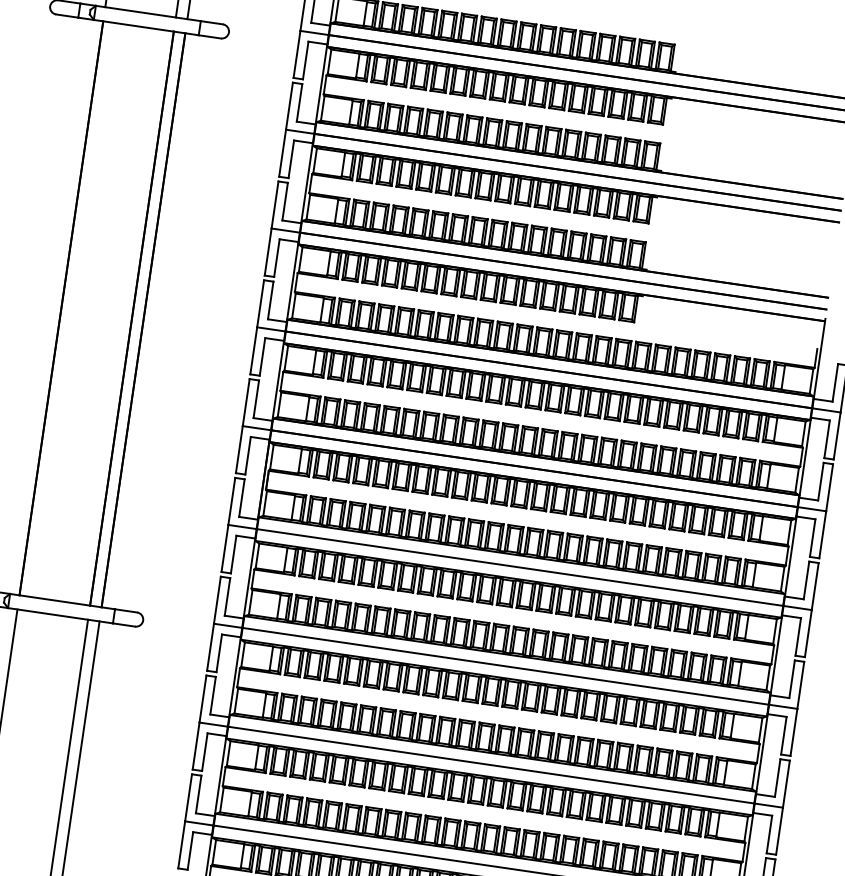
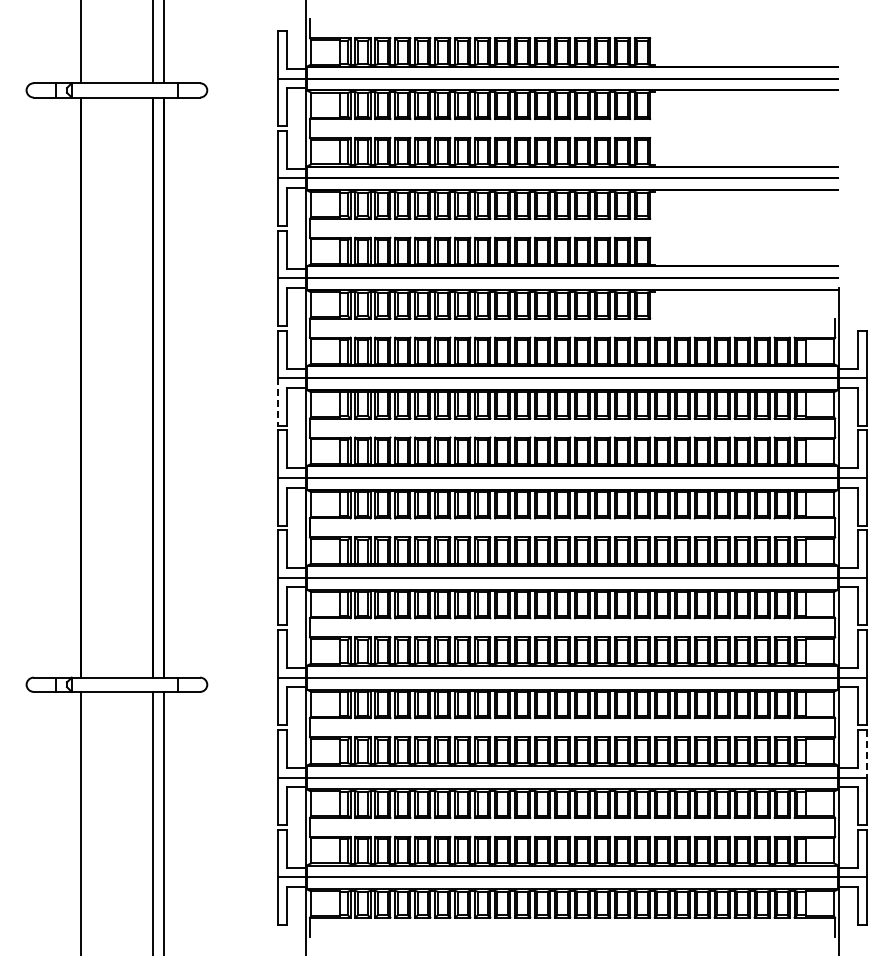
line: (253, 350) -> (277, 401), solid -> dashed
line: (786, 783) -> (867, 753), solid -> dashed

